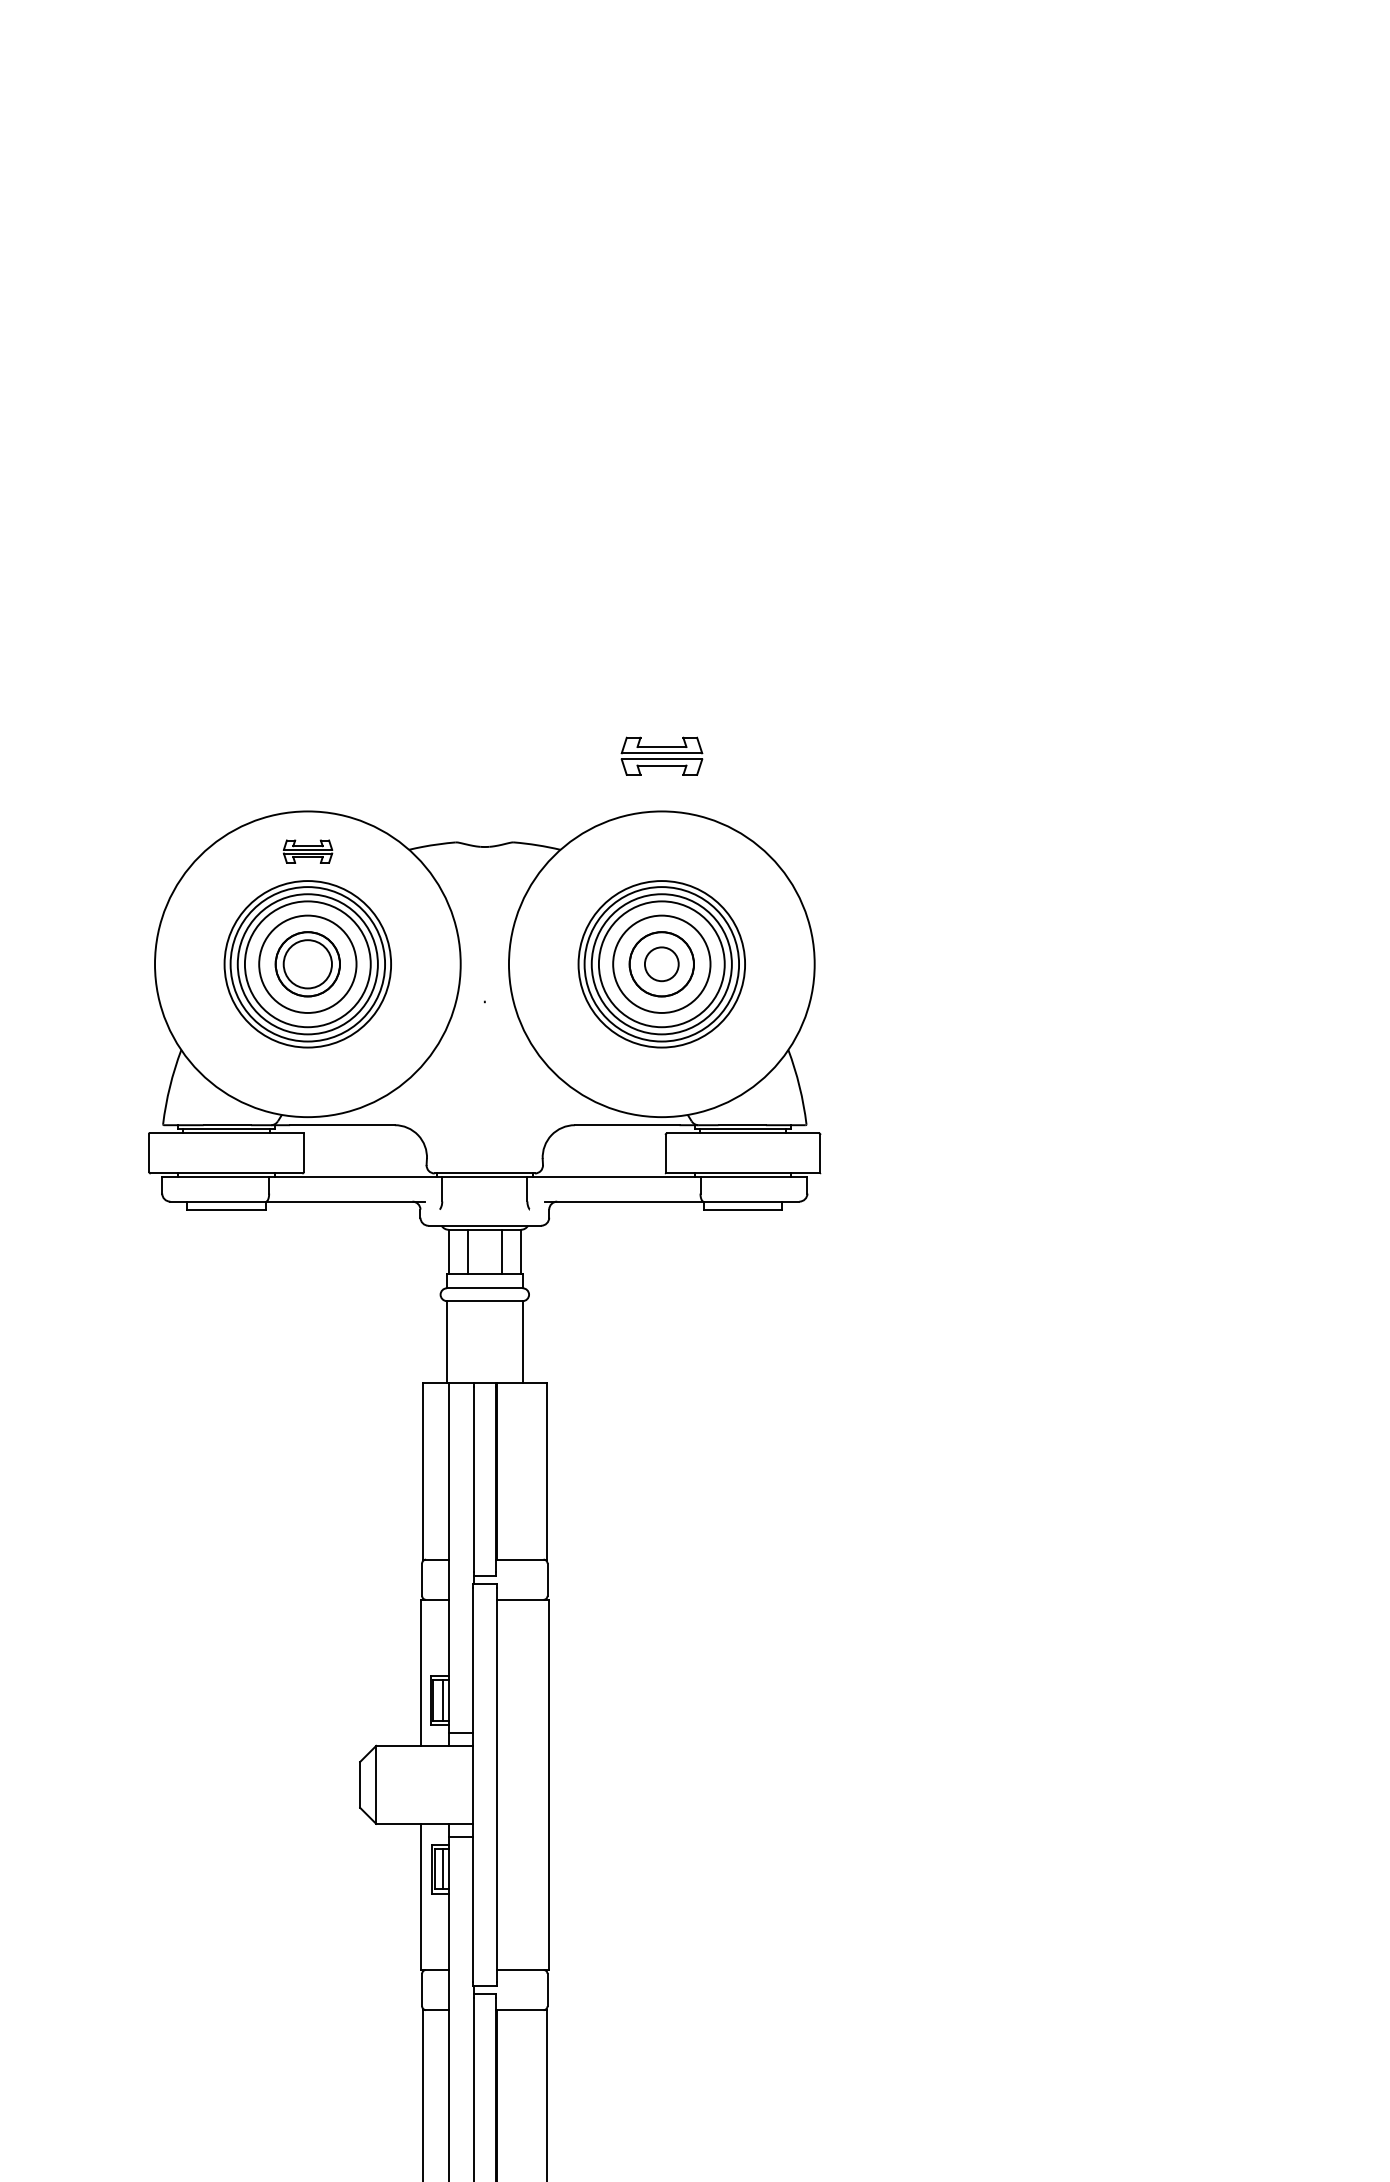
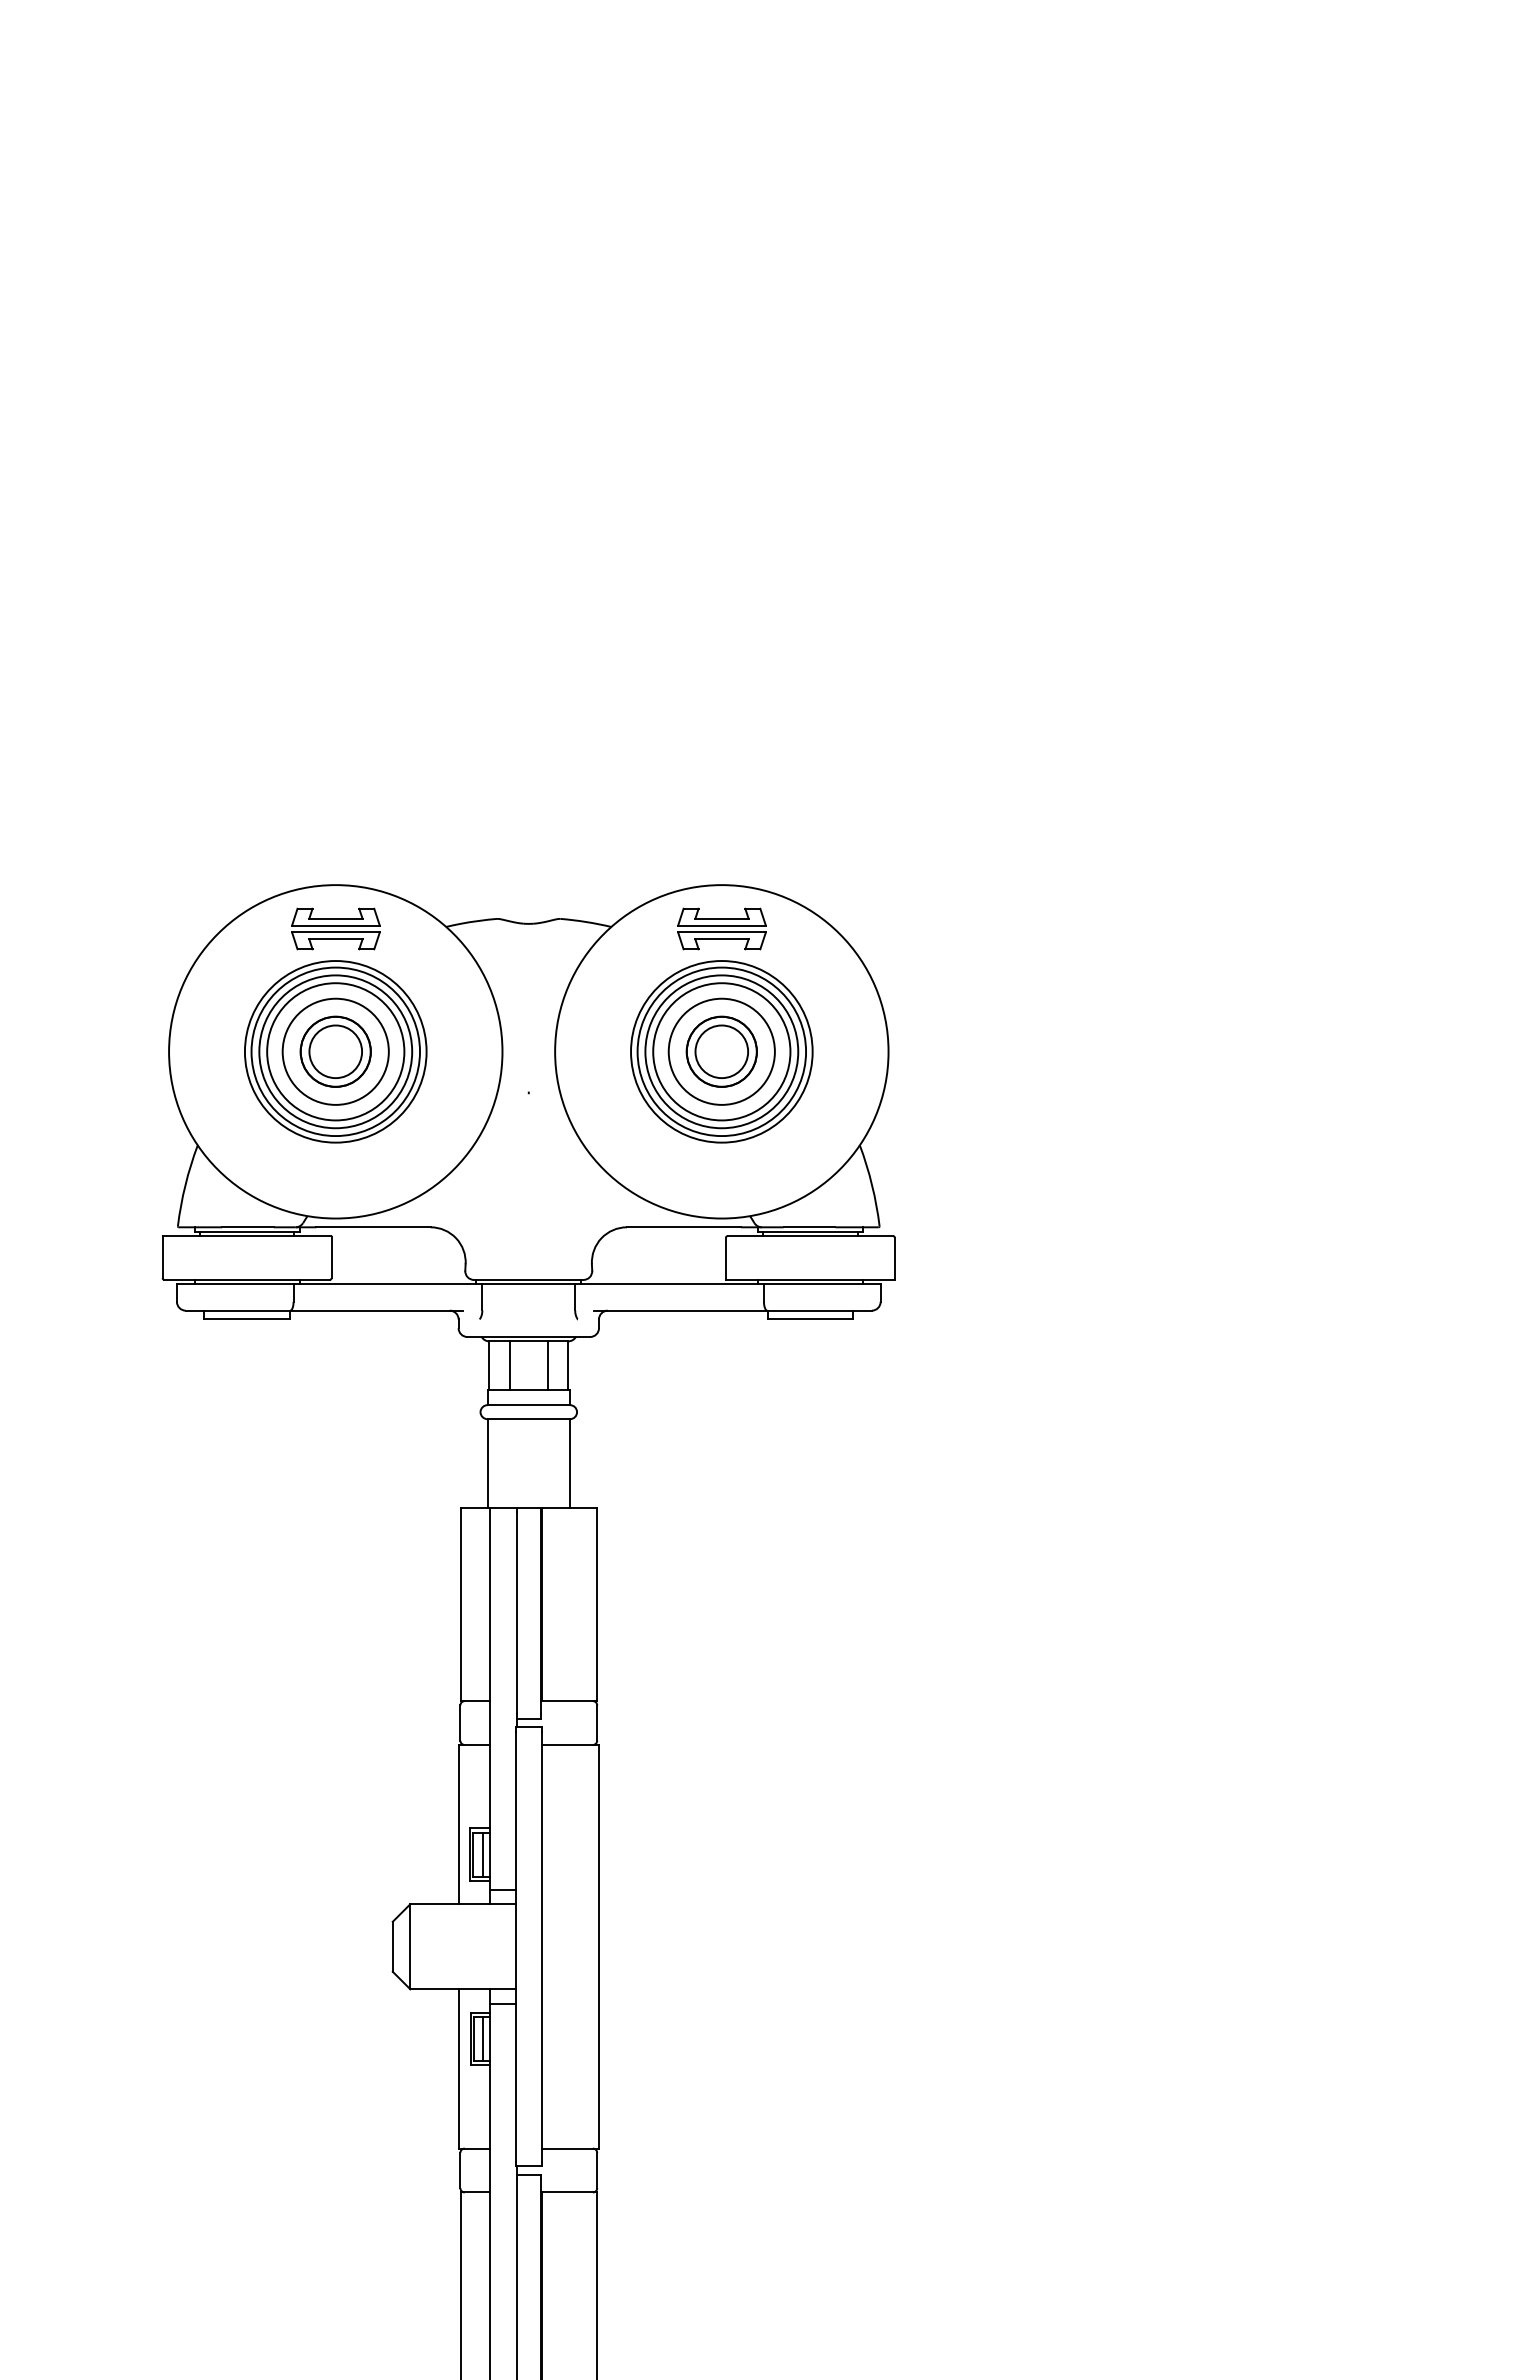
part: (661, 755) -> (721, 928), moved
part: (307, 851) -> (335, 928), size x1.67
circle: (661, 964) -> (721, 1051), size x1.43

